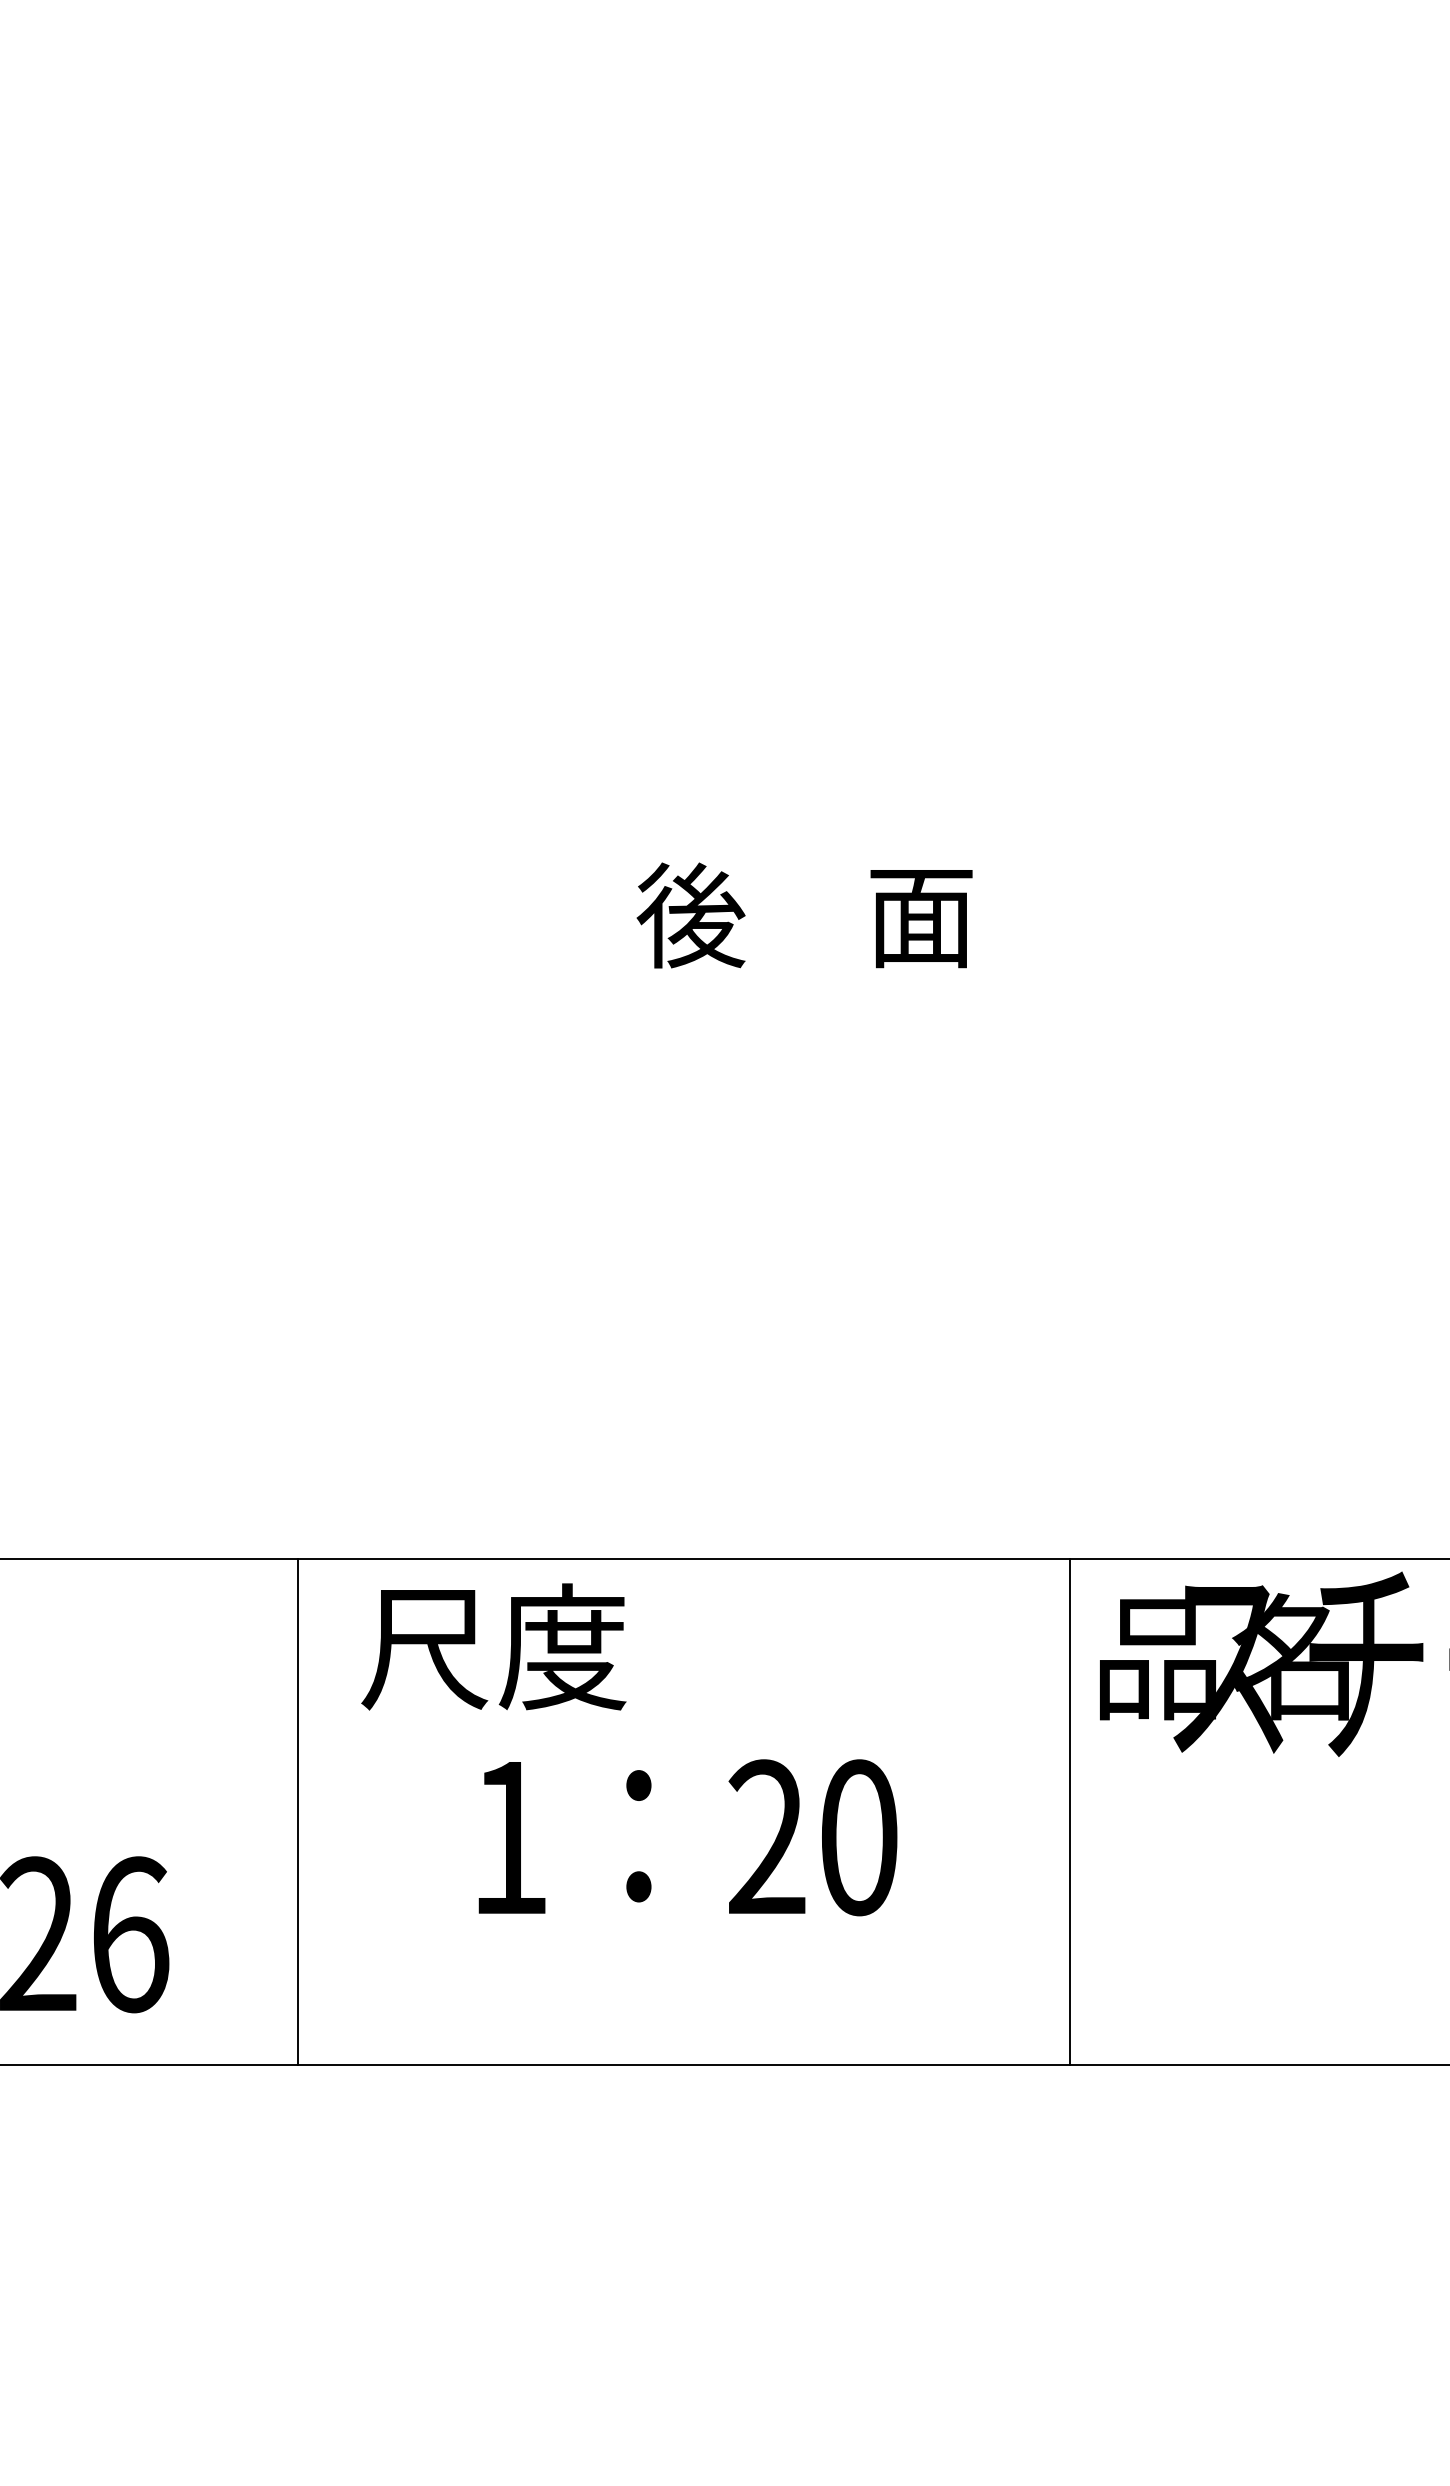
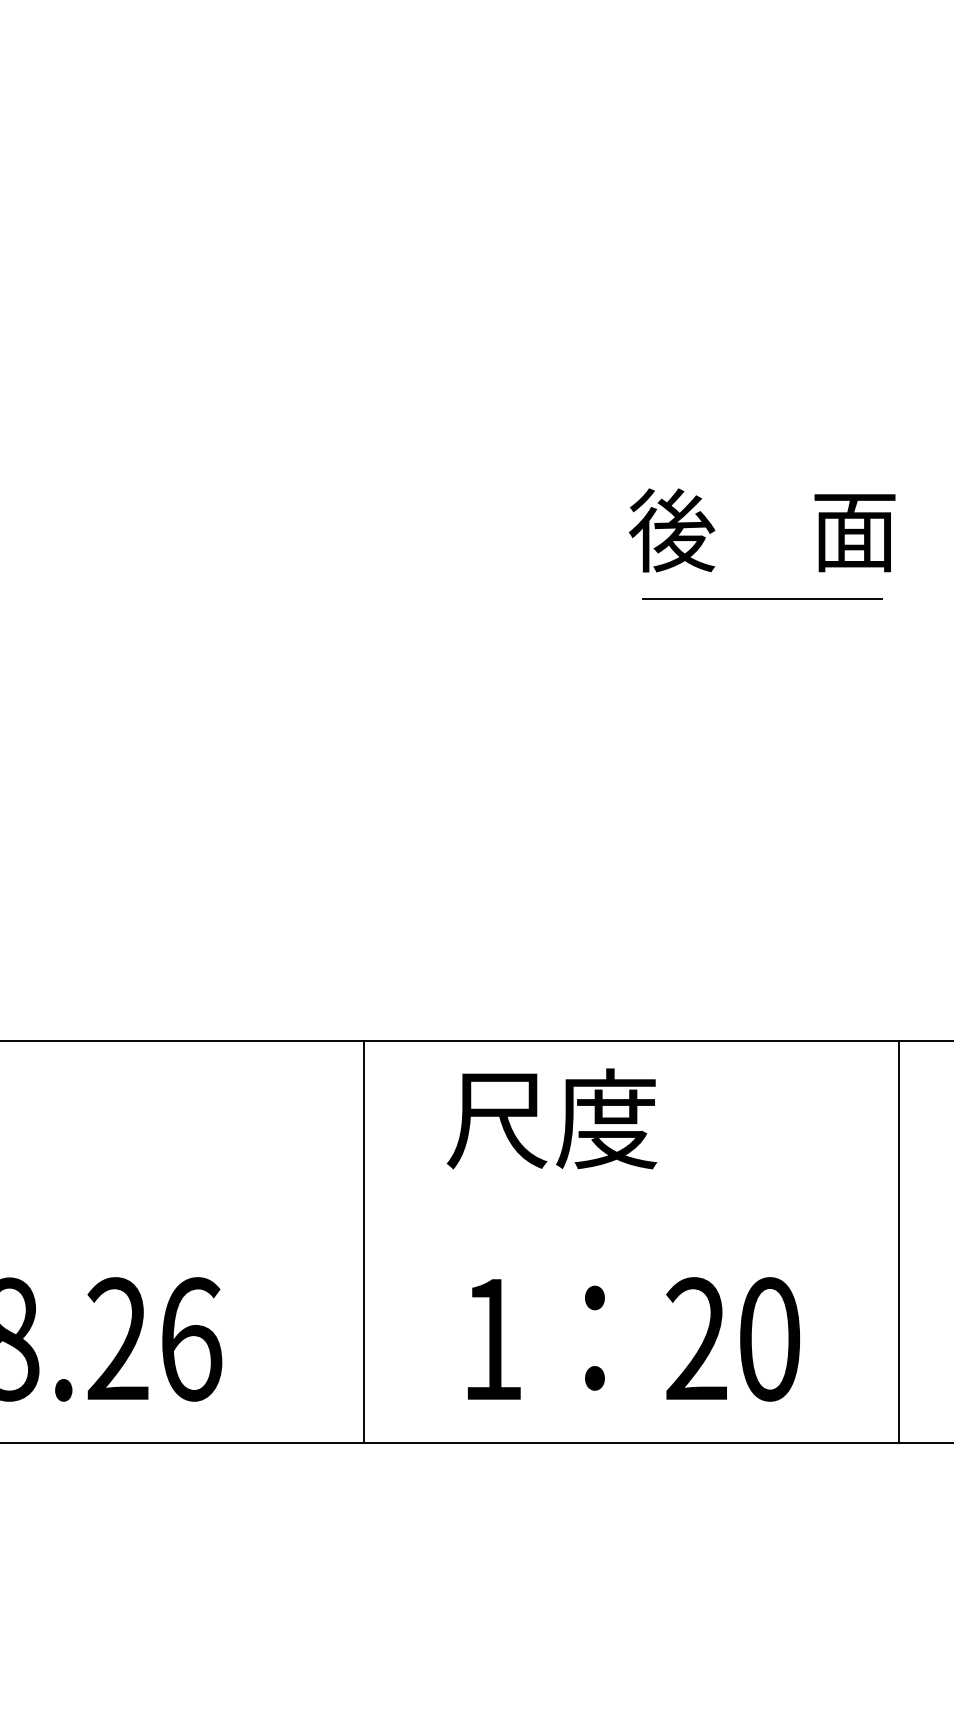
text: (804, 915) -> (762, 530), moved
line: (849, 1000) -> (762, 597), added
text: (493, 1646) -> (551, 1118), moved
line: (297, 1811) -> (363, 1241), moved
line: (1070, 1811) -> (899, 1241), moved
text: (687, 1837) -> (633, 1339), moved

